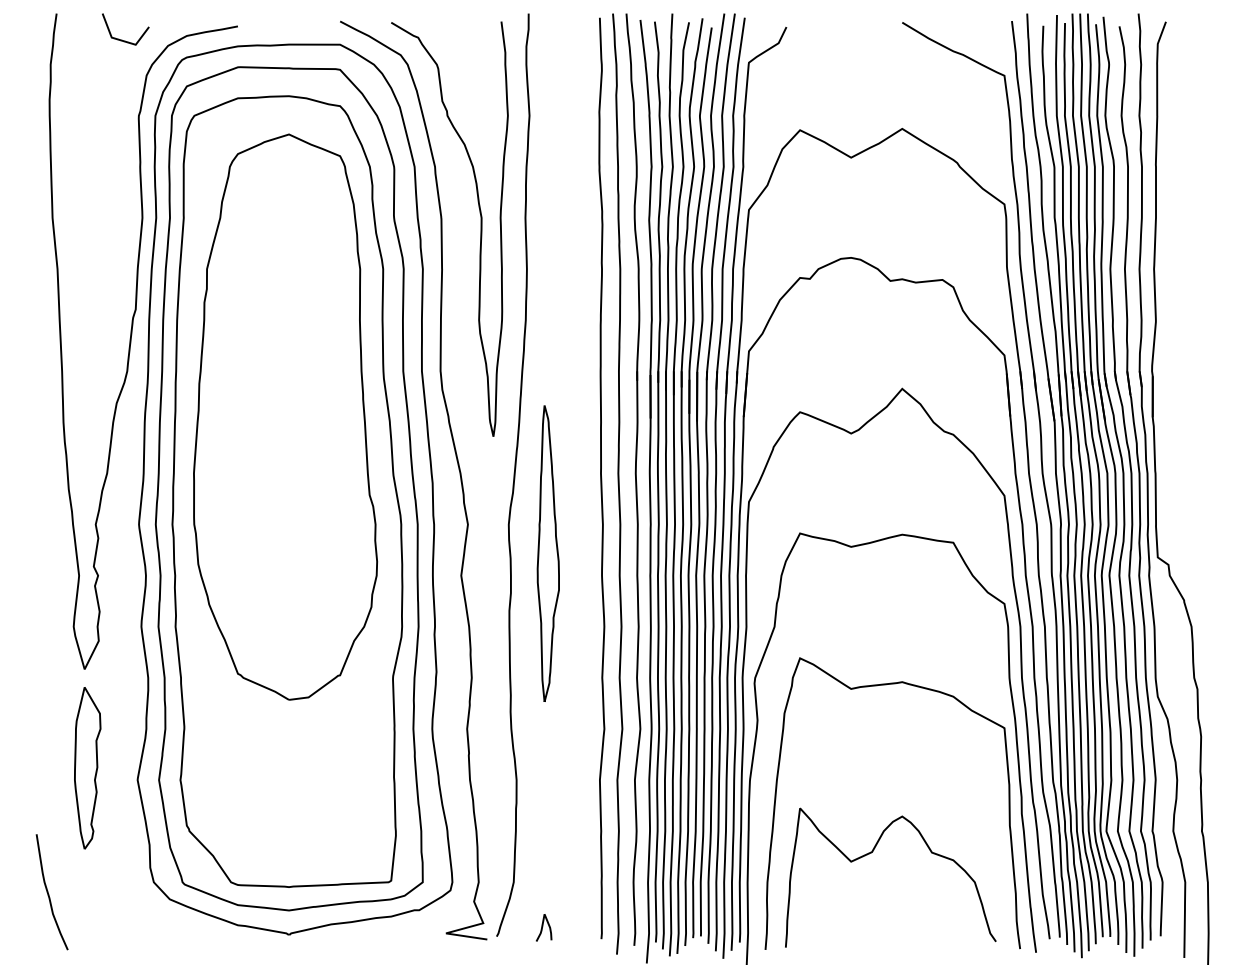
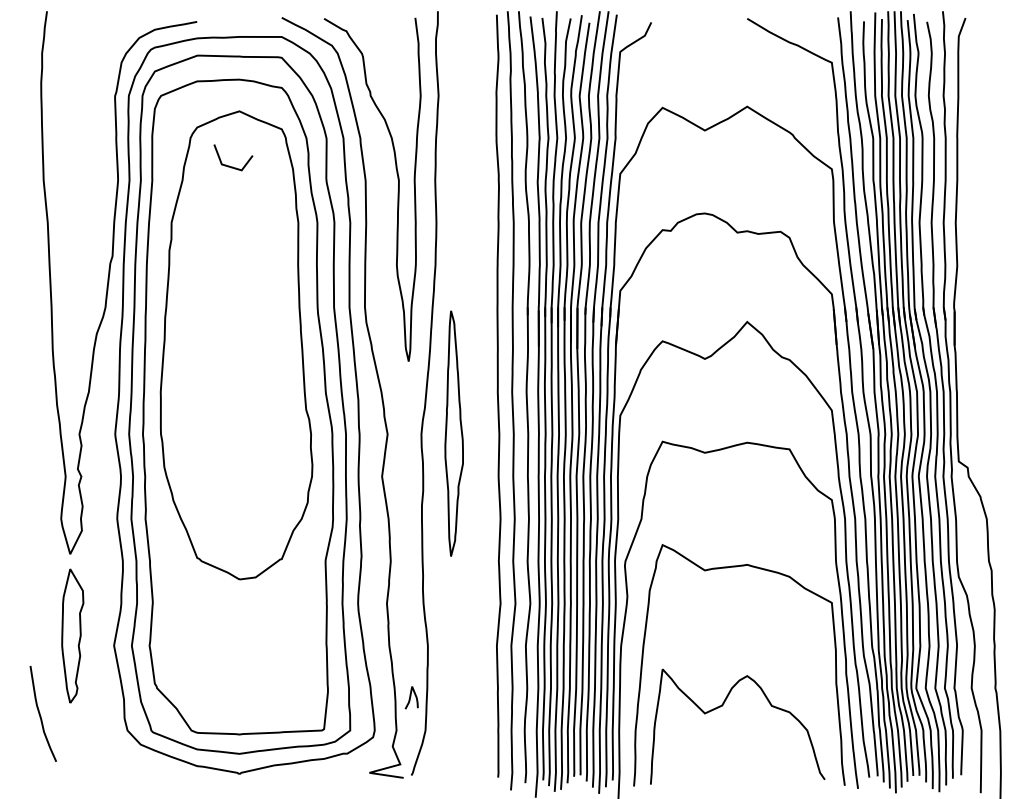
line: (122, 39) -> (230, 166), moved
part: (547, 553) -> (453, 433), moved
curve: (49, 894) -> (41, 715), moved
curve: (543, 926) -> (411, 696), moved

